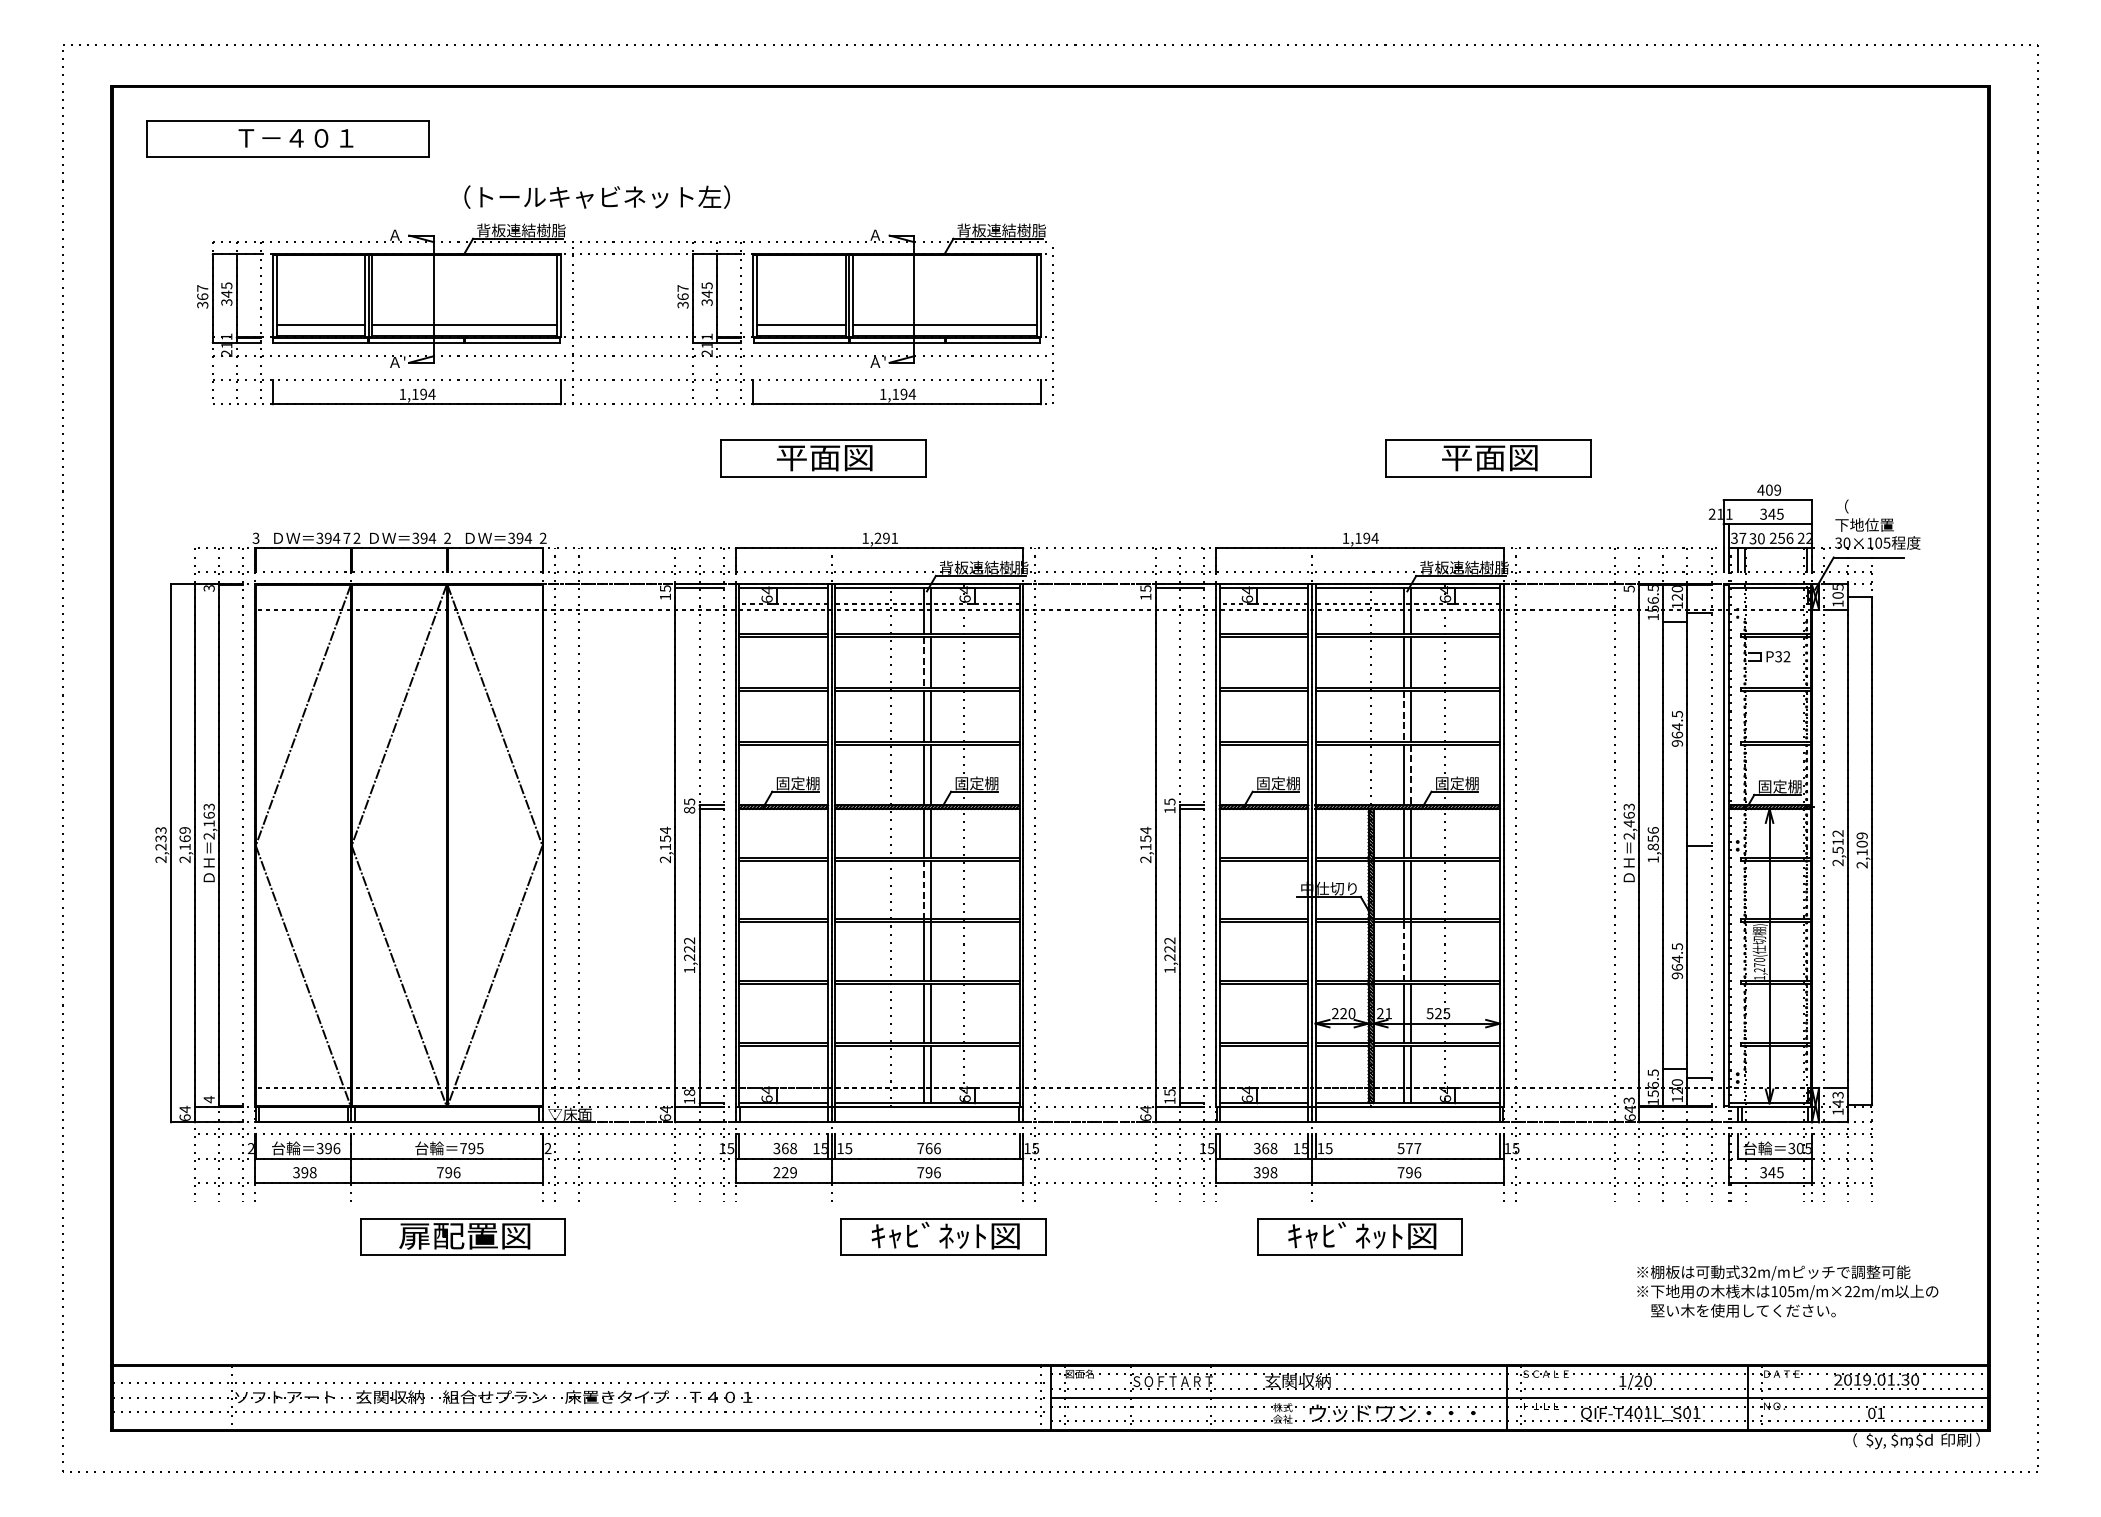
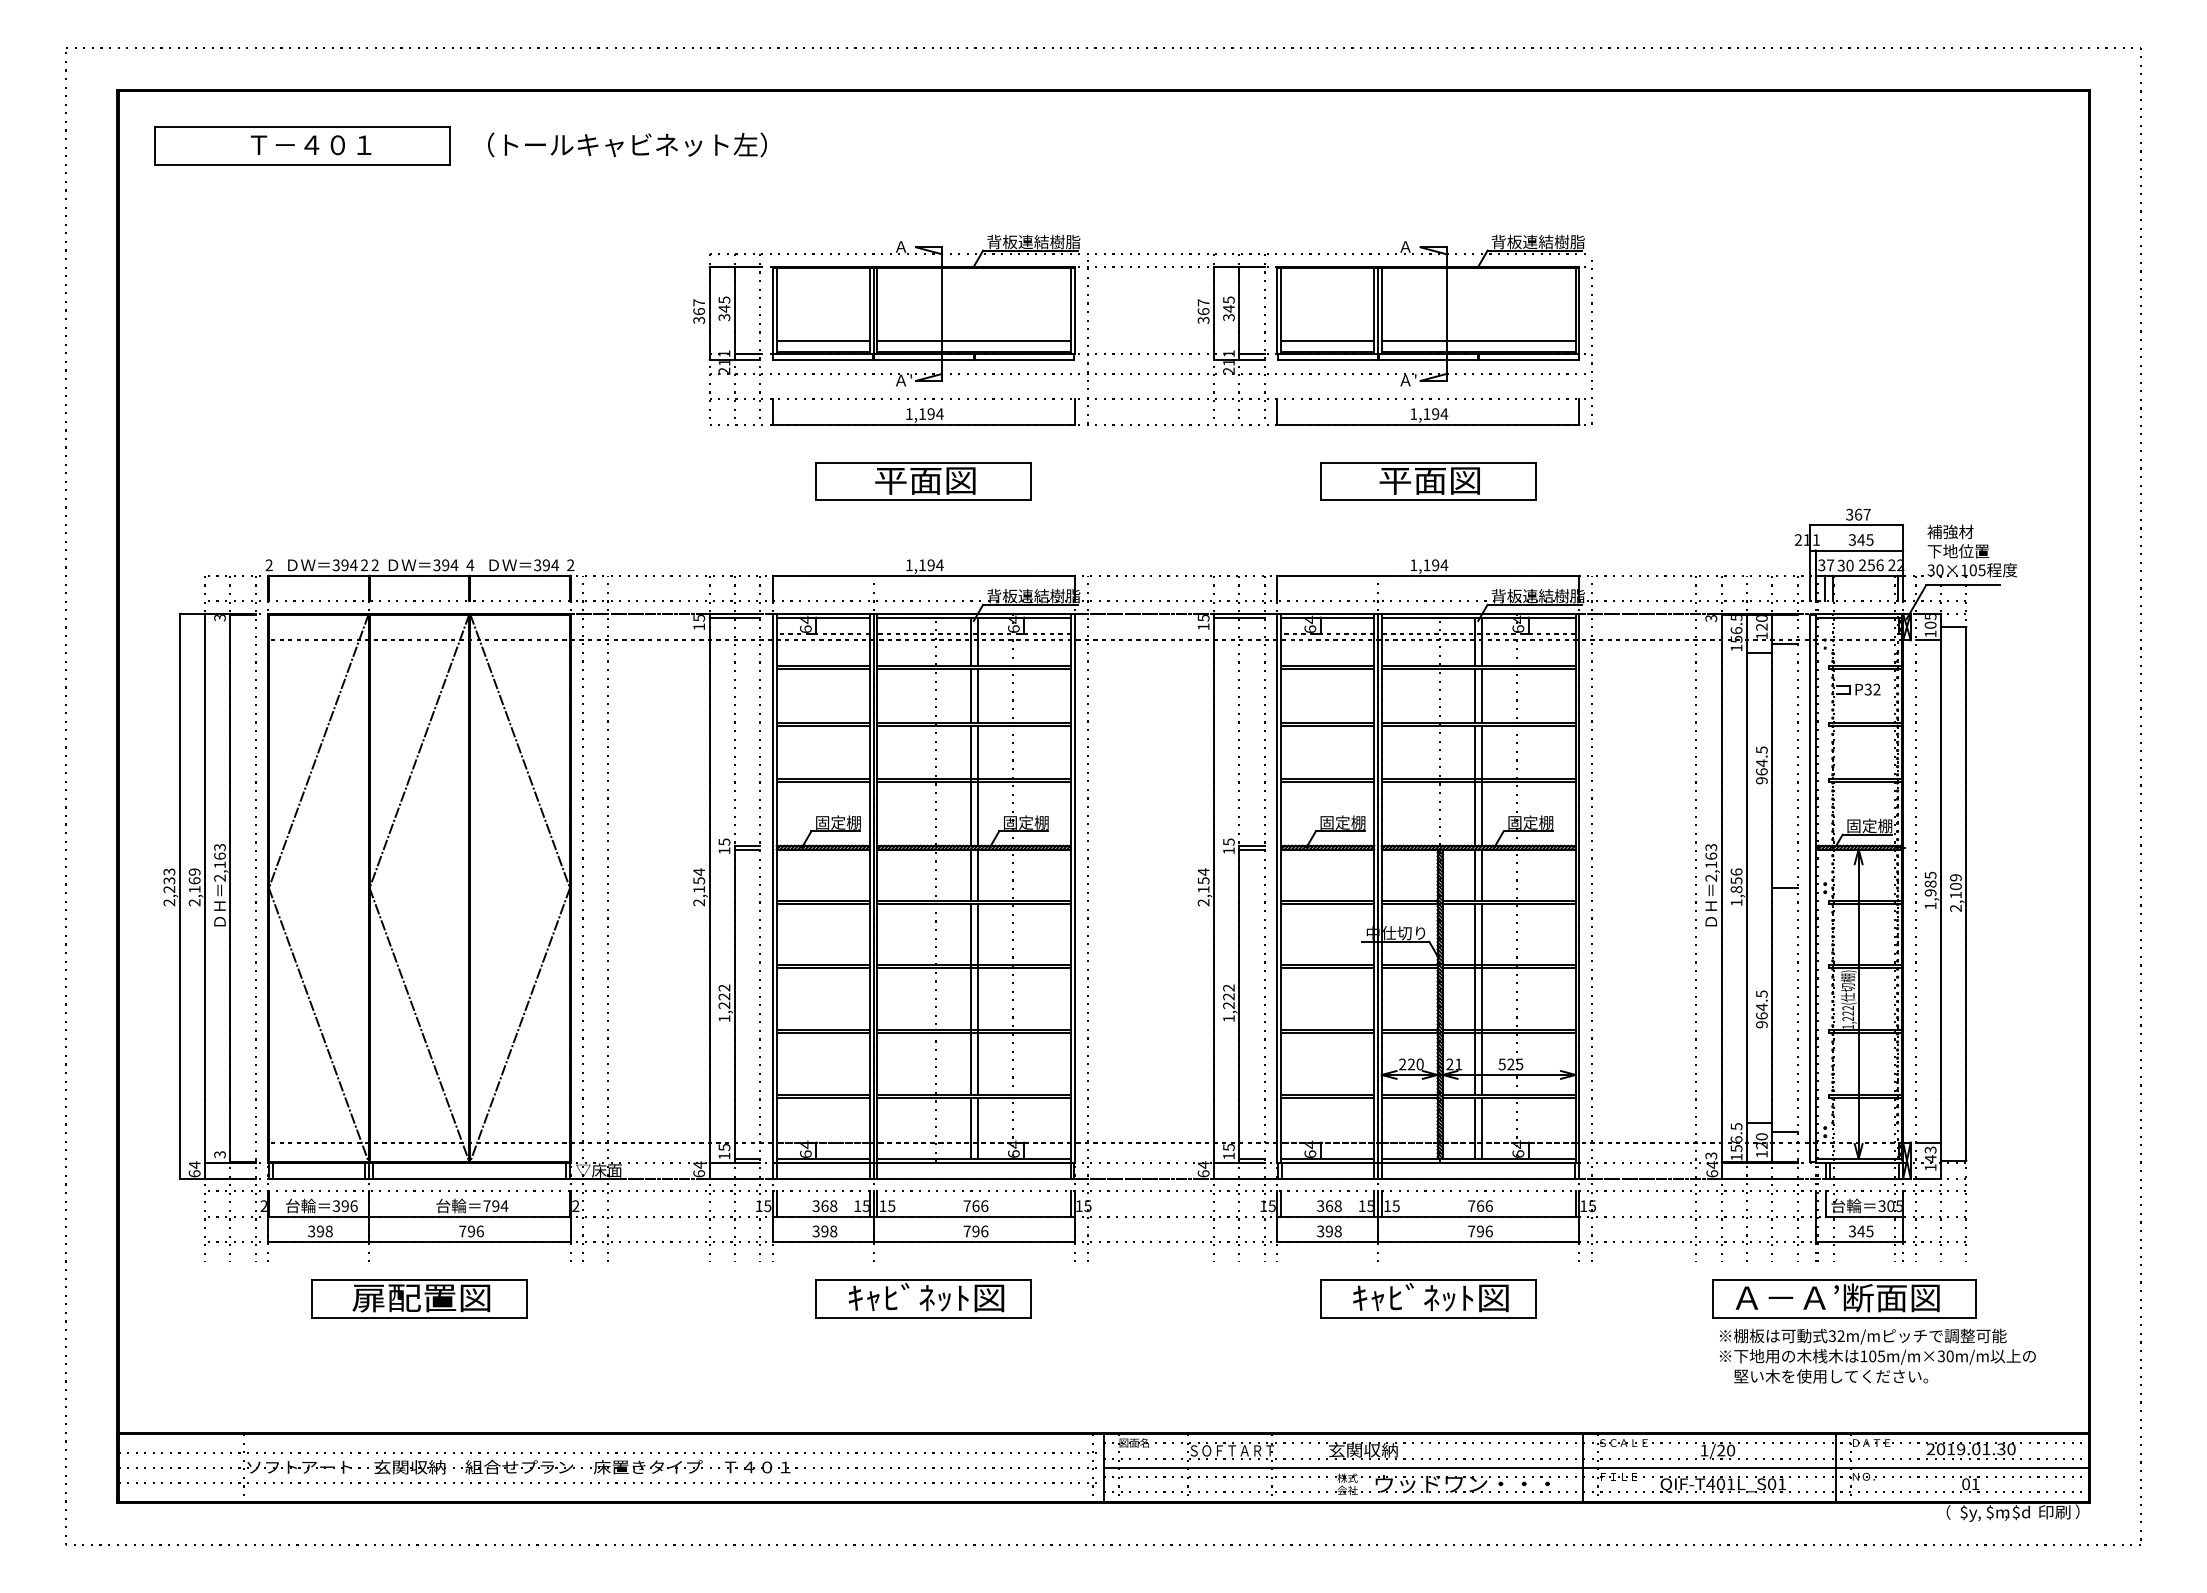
text: (597, 196) -> (627, 144), moved
part: (622, 336) -> (1139, 353), moved
part: (822, 458) -> (923, 481), moved
part: (1488, 458) -> (1428, 481), moved
text: (1768, 489) -> (1857, 514), 409 -> 367
text: (1857, 506) -> (1950, 531), （ -> 補強材
text: (255, 538) -> (268, 565), 3 -> 2
text: (346, 538) -> (364, 565), 7 -> 2
text: (447, 538) -> (470, 565), 2 -> 4
text: (885, 538) -> (930, 565), 1,291 -> 1,194
text: (1628, 589) -> (1710, 618), 5 -> 3
line: (923, 662) -> (970, 695), dashed -> solid
line: (1404, 716) -> (1475, 752), dashed -> solid
line: (1411, 775) -> (1482, 814), dashed -> solid
text: (689, 809) -> (724, 850), 85 -> 15
text: (1629, 823) -> (1711, 864), 2,463 -> 2,163
text: (1837, 848) -> (1930, 890), 2,512 -> 1,985
line: (923, 889) -> (970, 934), dashed -> solid
line: (1404, 951) -> (1475, 999), dashed -> solid
text: (1759, 962) -> (1848, 1010), 1,270( -> 1,222(
text: (689, 1092) -> (724, 1147), 18 -> 15
text: (208, 1099) -> (219, 1154), 4 -> 3
text: (480, 1148) -> (504, 1206), 795 -> 794
text: (1409, 1148) -> (1480, 1206), 577 -> 766
text: (784, 1172) -> (824, 1231), 229 -> 398
part: (462, 1236) -> (419, 1298), moved
part: (942, 1236) -> (923, 1298), moved
part: (1756, 1236) -> (1844, 1298), added
text: (1852, 1291) -> (1945, 1356), 105m/m×22m/m -> 105m/m×30m/m

